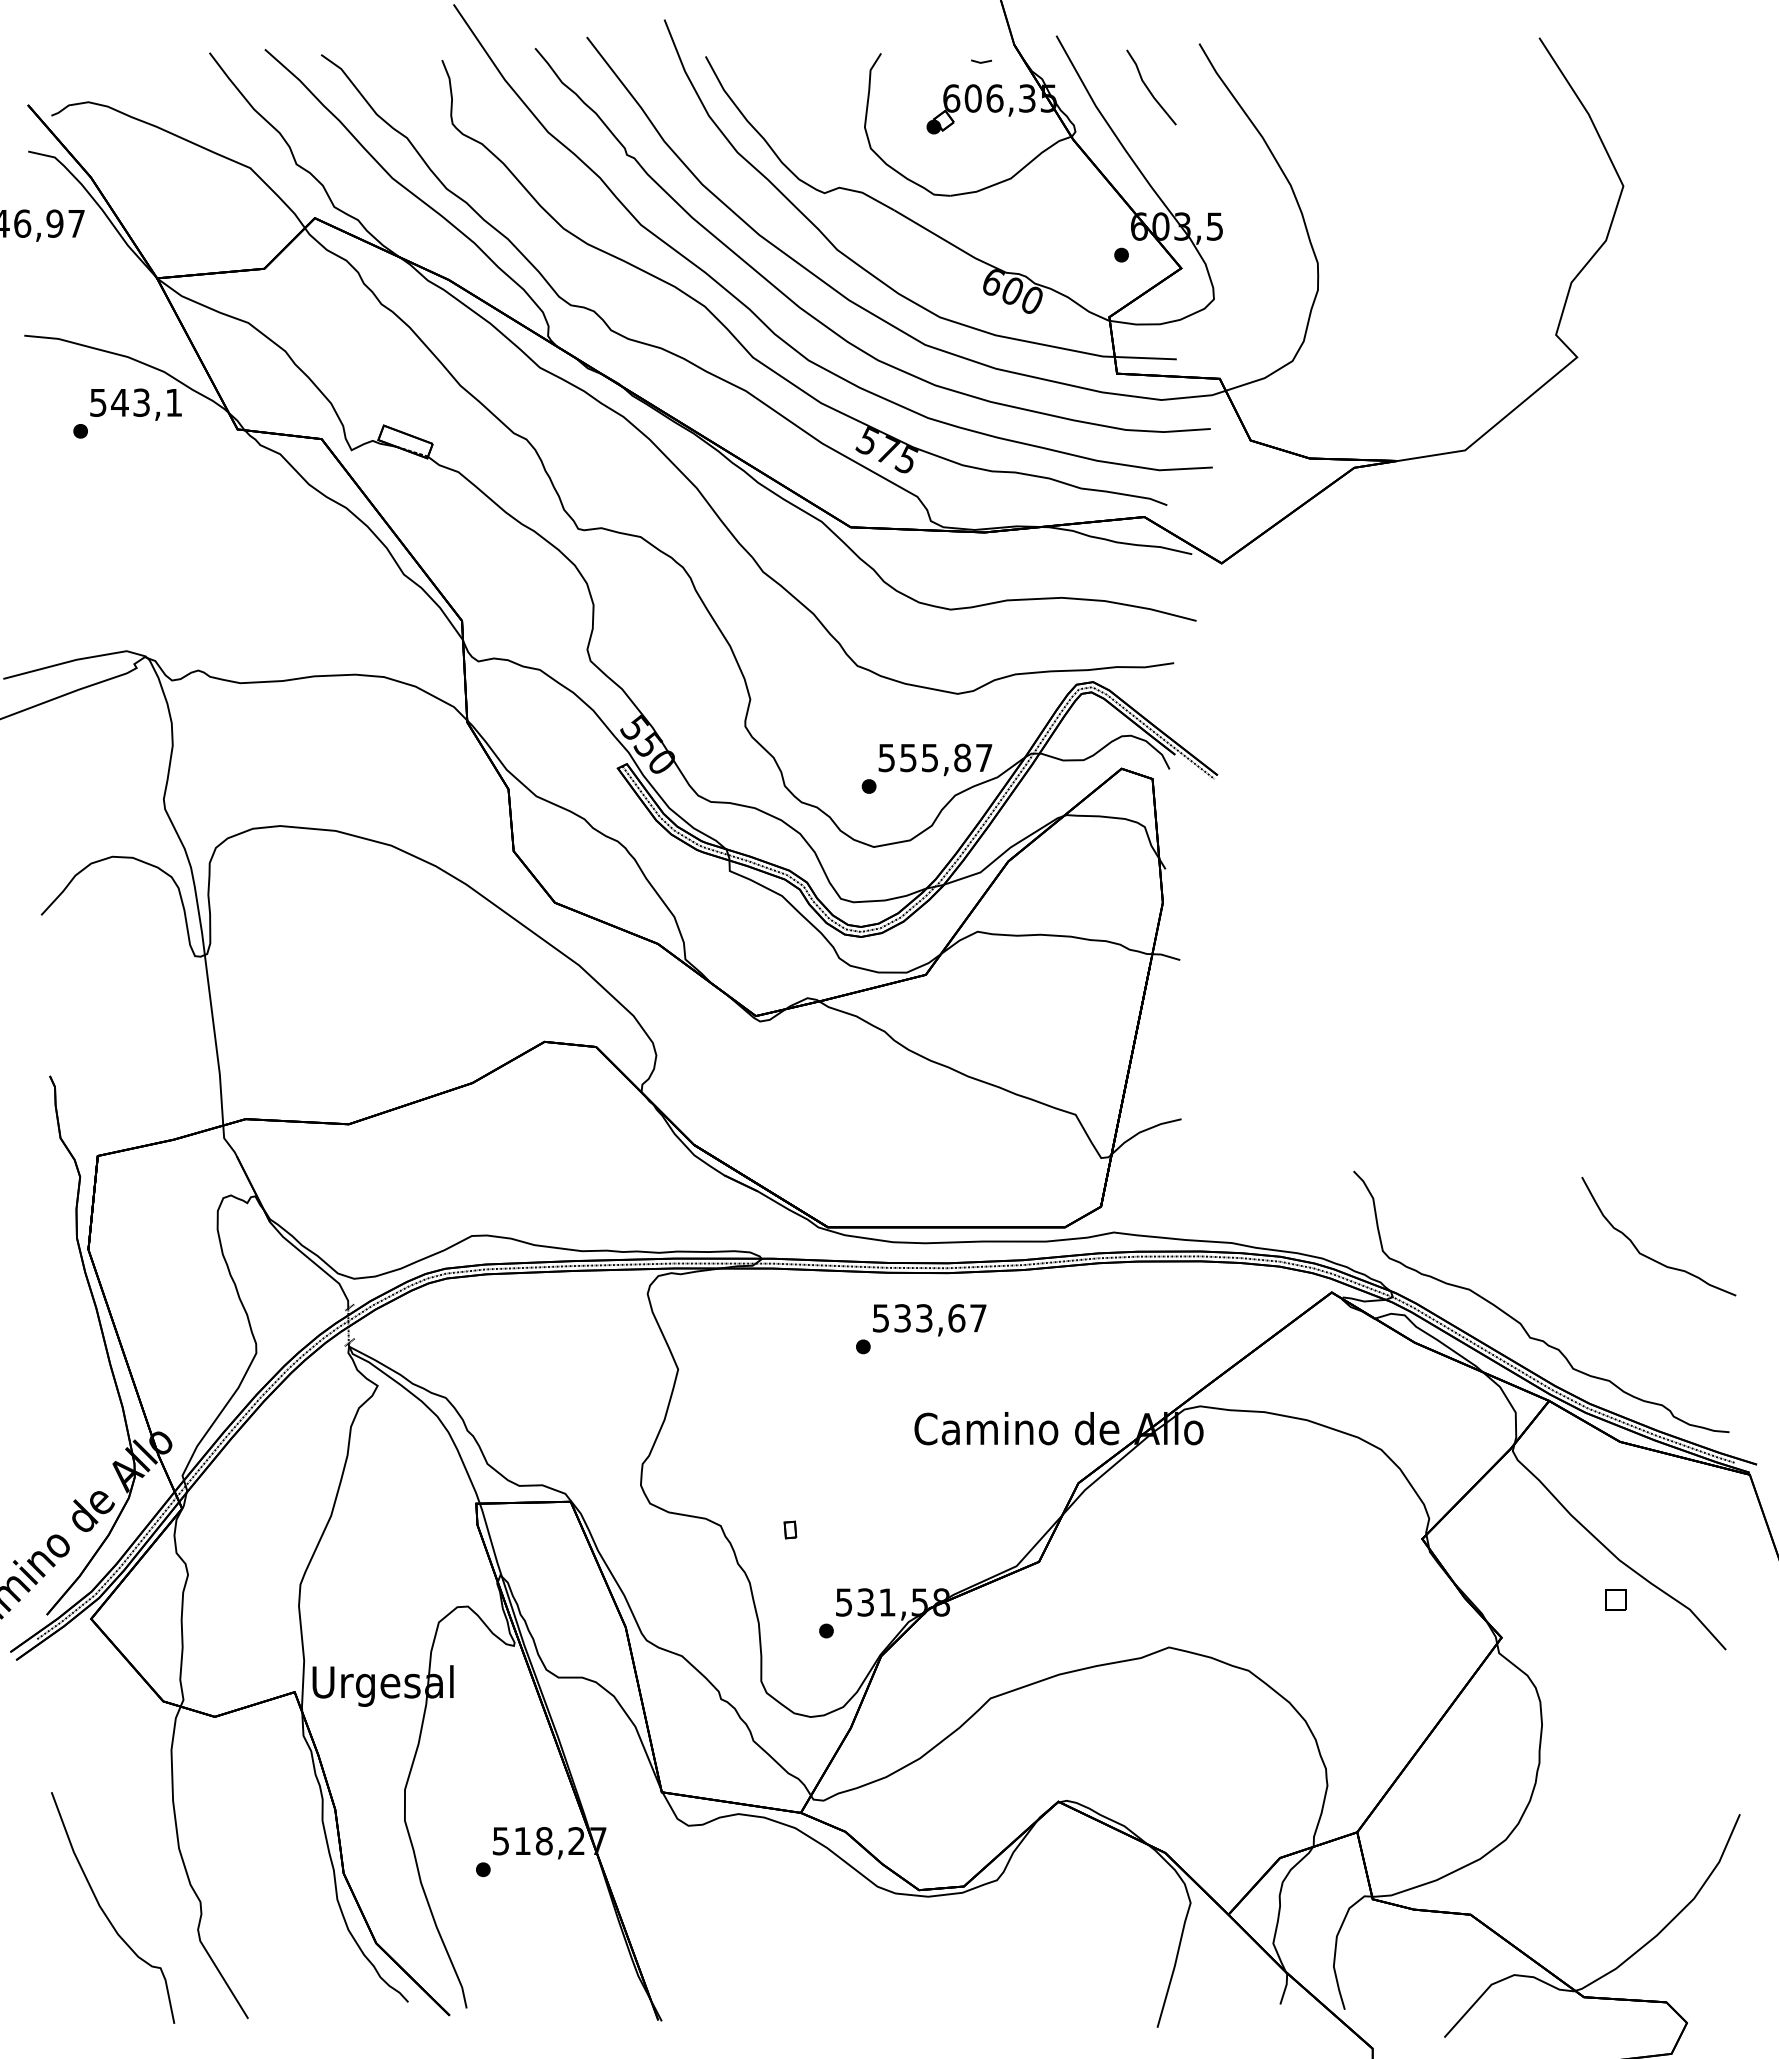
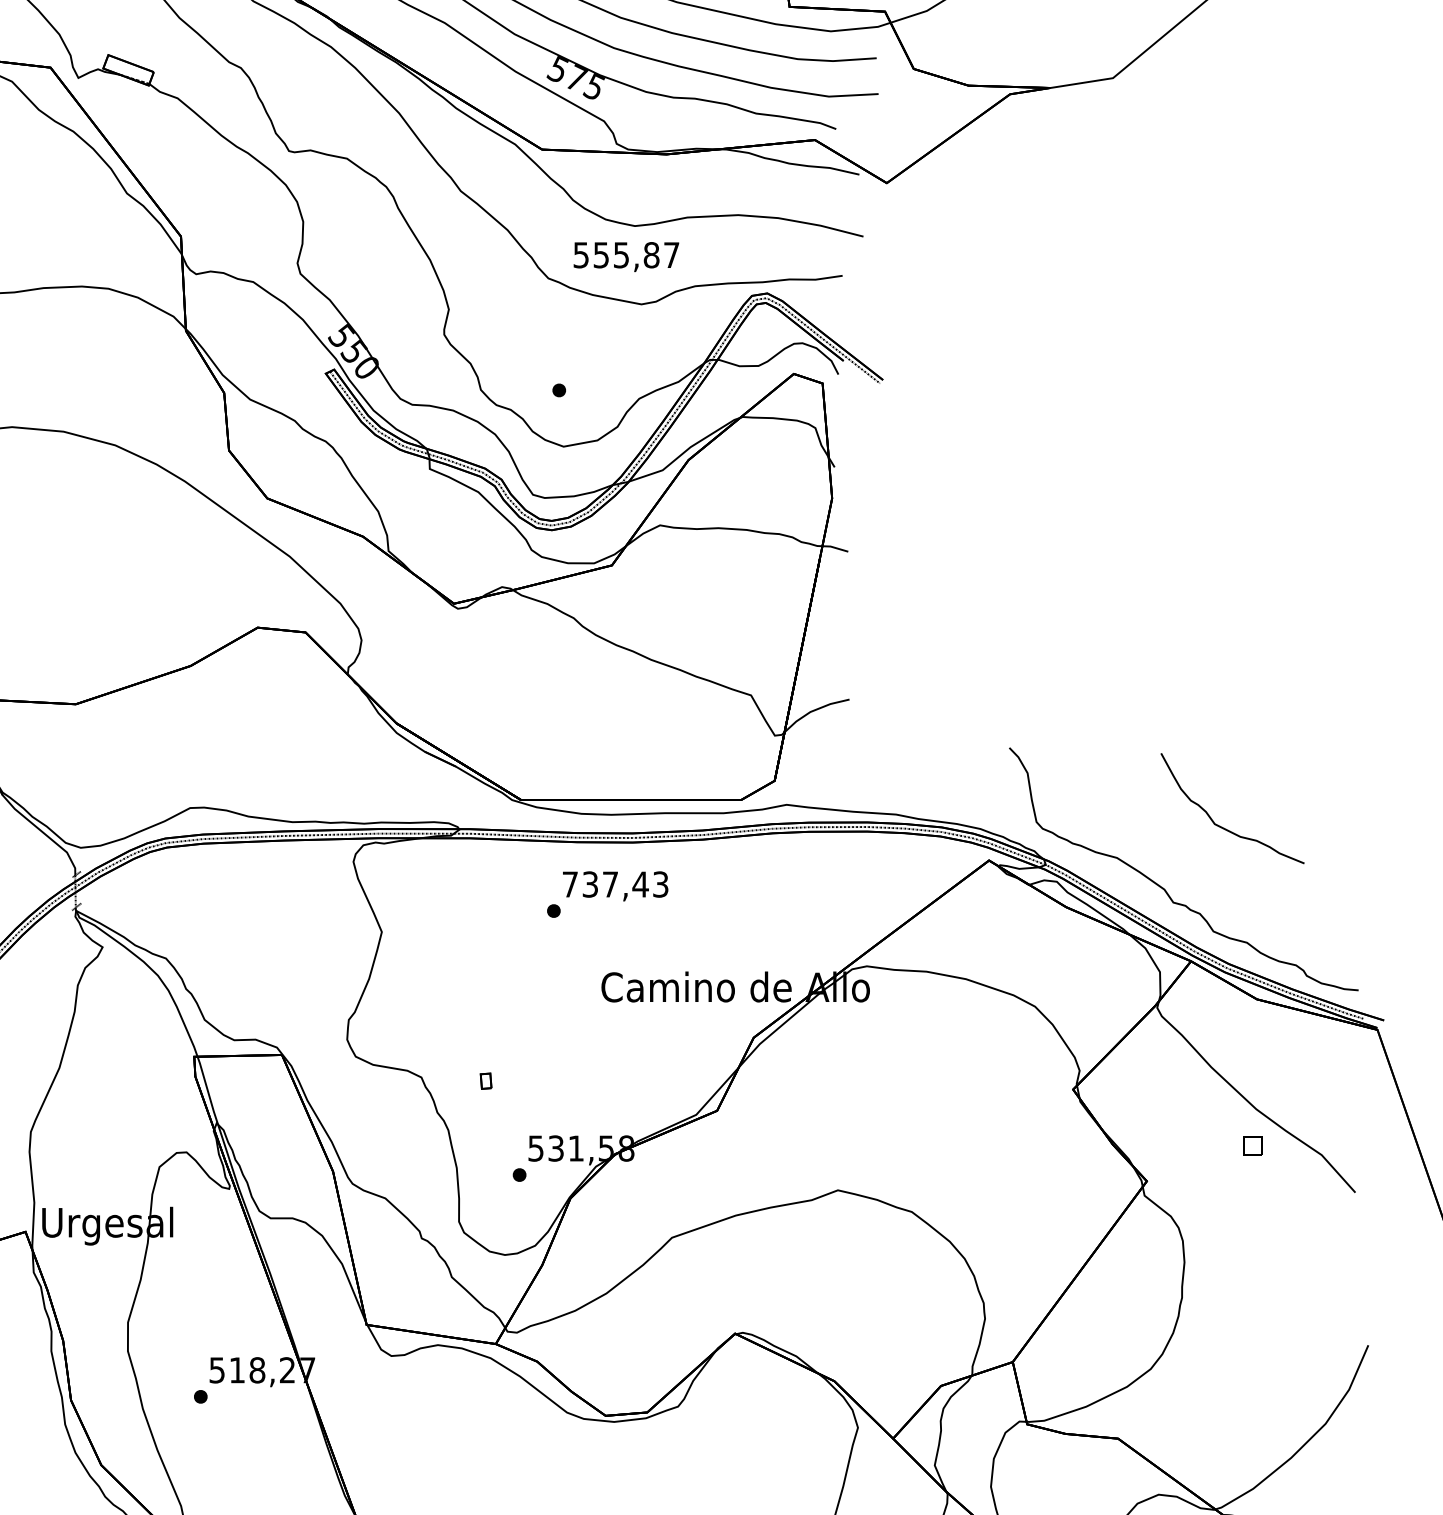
text: (935, 759) -> (626, 256), moved
part: (1648, 1256) -> (1222, 827), moved
text: (929, 1318) -> (615, 884), 533,67 -> 737,43

